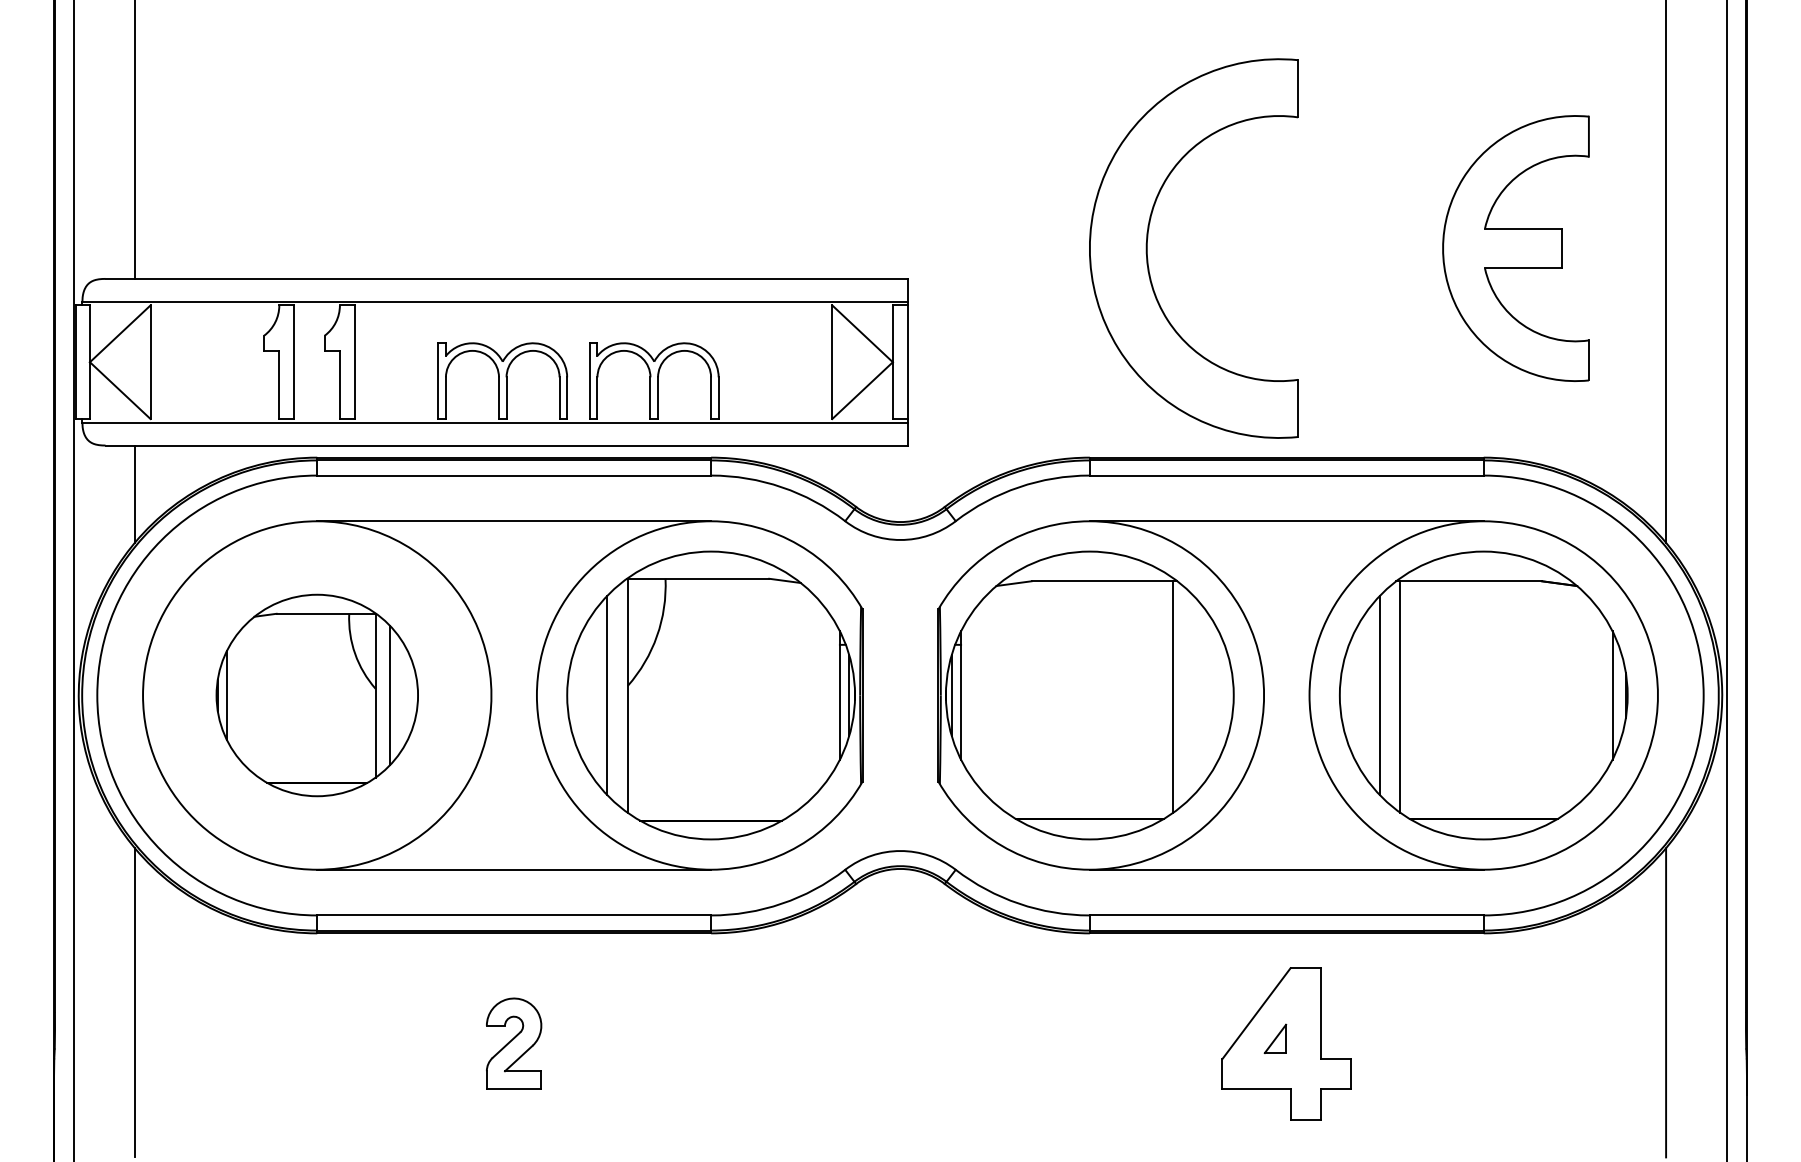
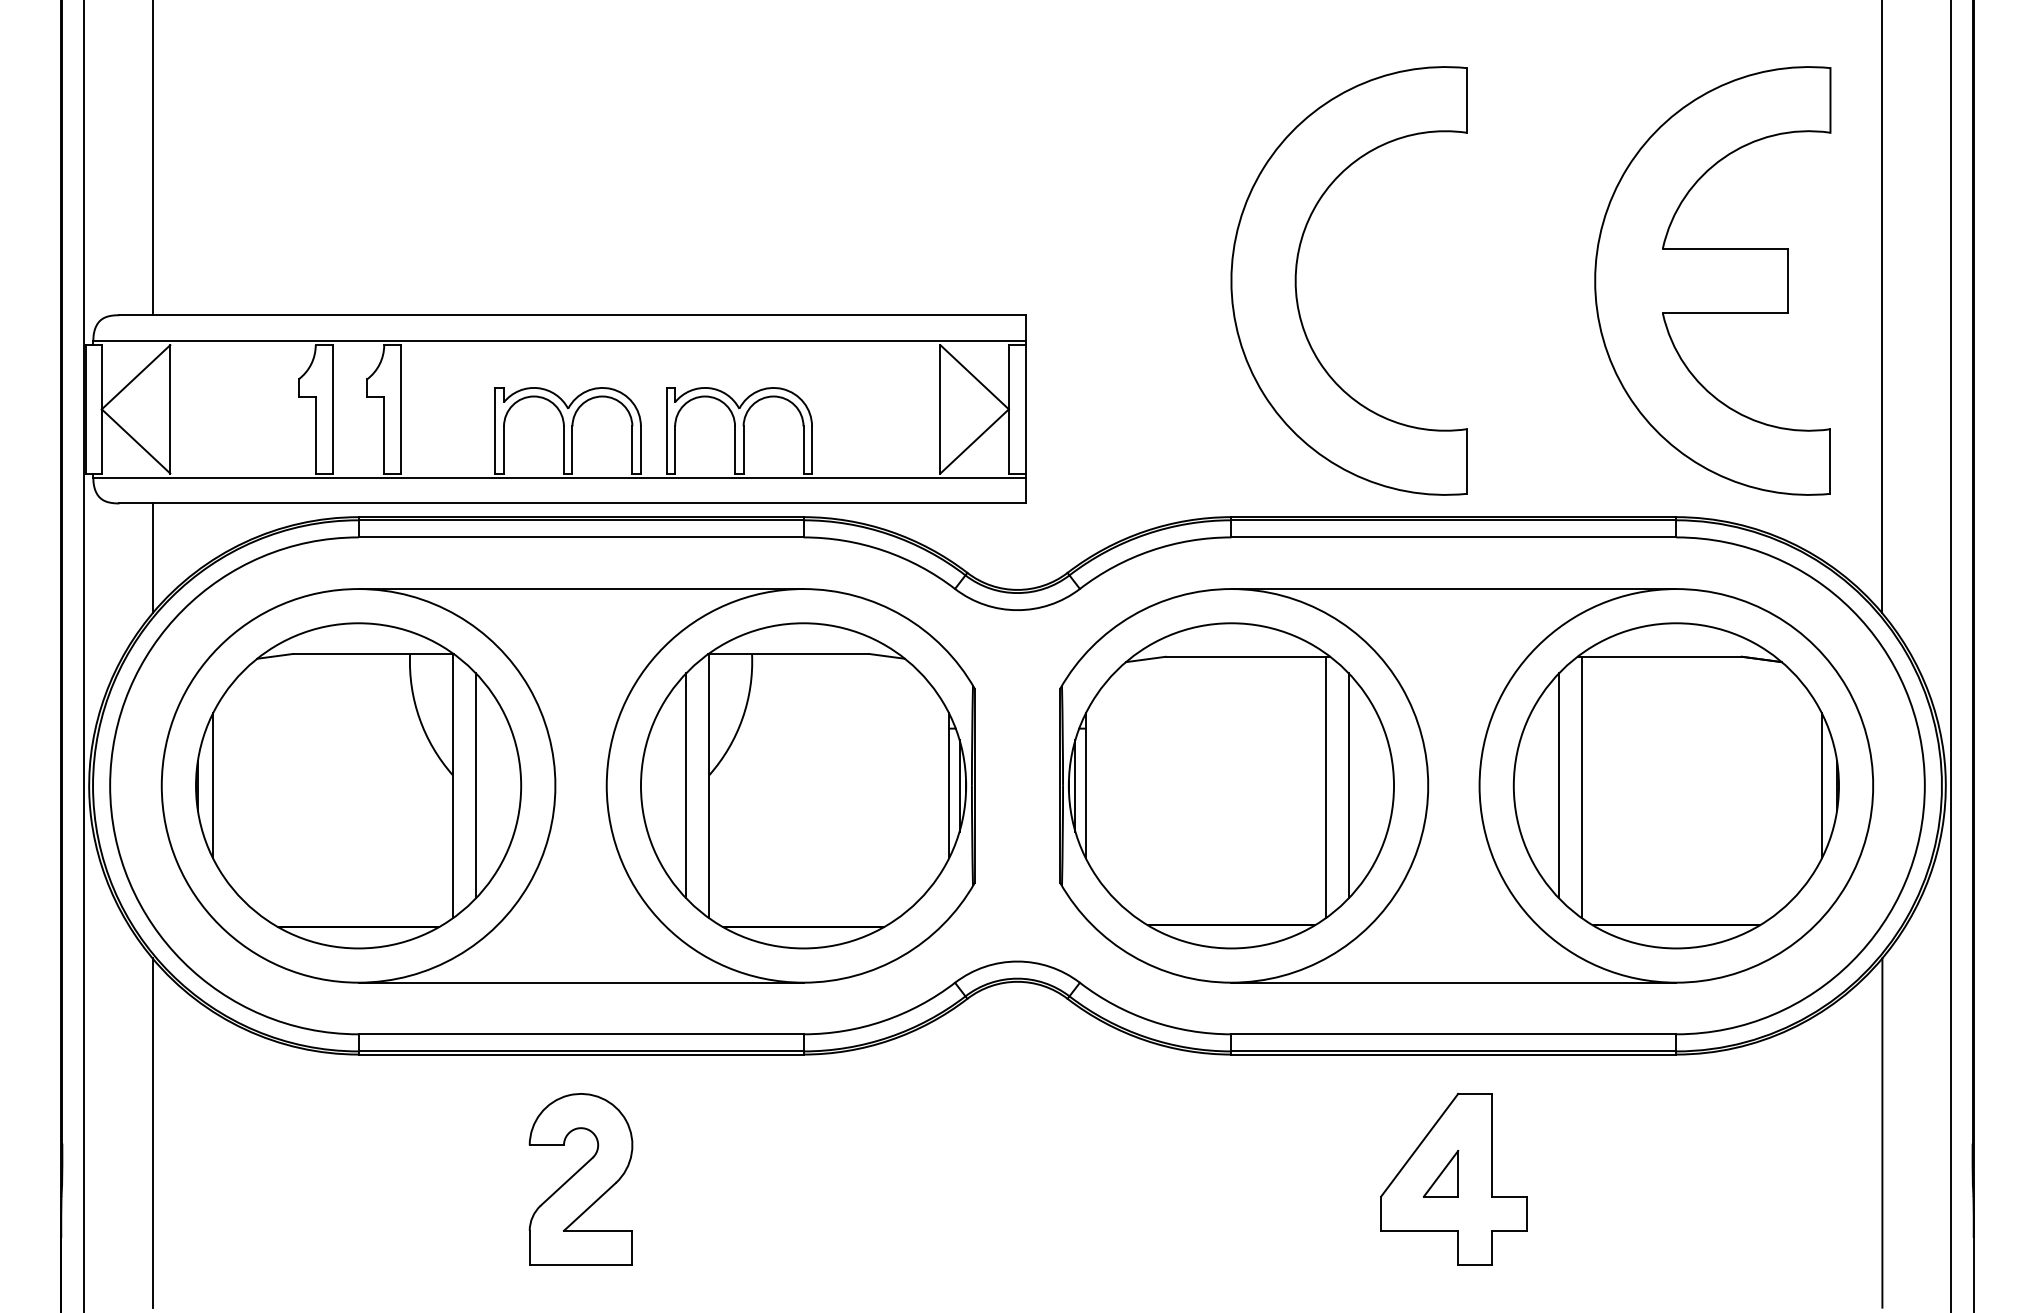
part: (1515, 248) -> (1712, 280), size x1.43
part: (317, 695) -> (358, 785), size x1.43
line: (1193, 695) -> (1348, 785), added
part: (1275, 1038) -> (1441, 1173), size x1.43
part: (513, 1043) -> (580, 1178), size x1.67

